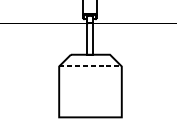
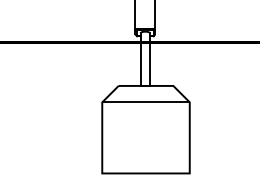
line: (90, 66) -> (146, 102), dashed -> solid

